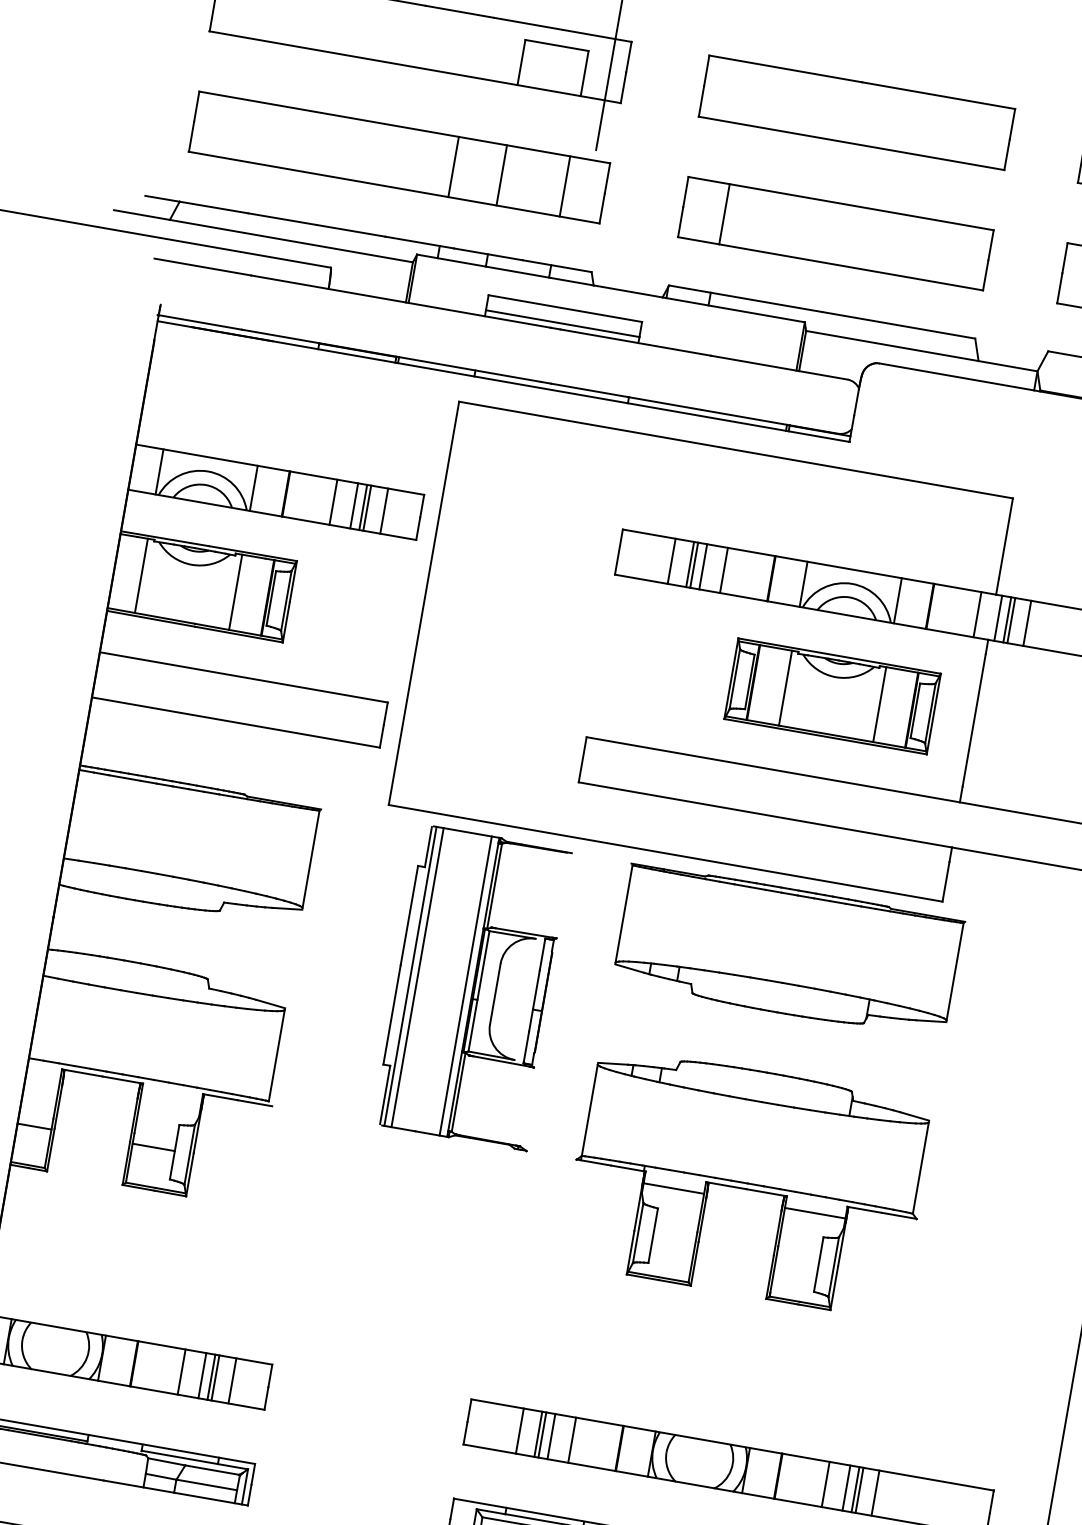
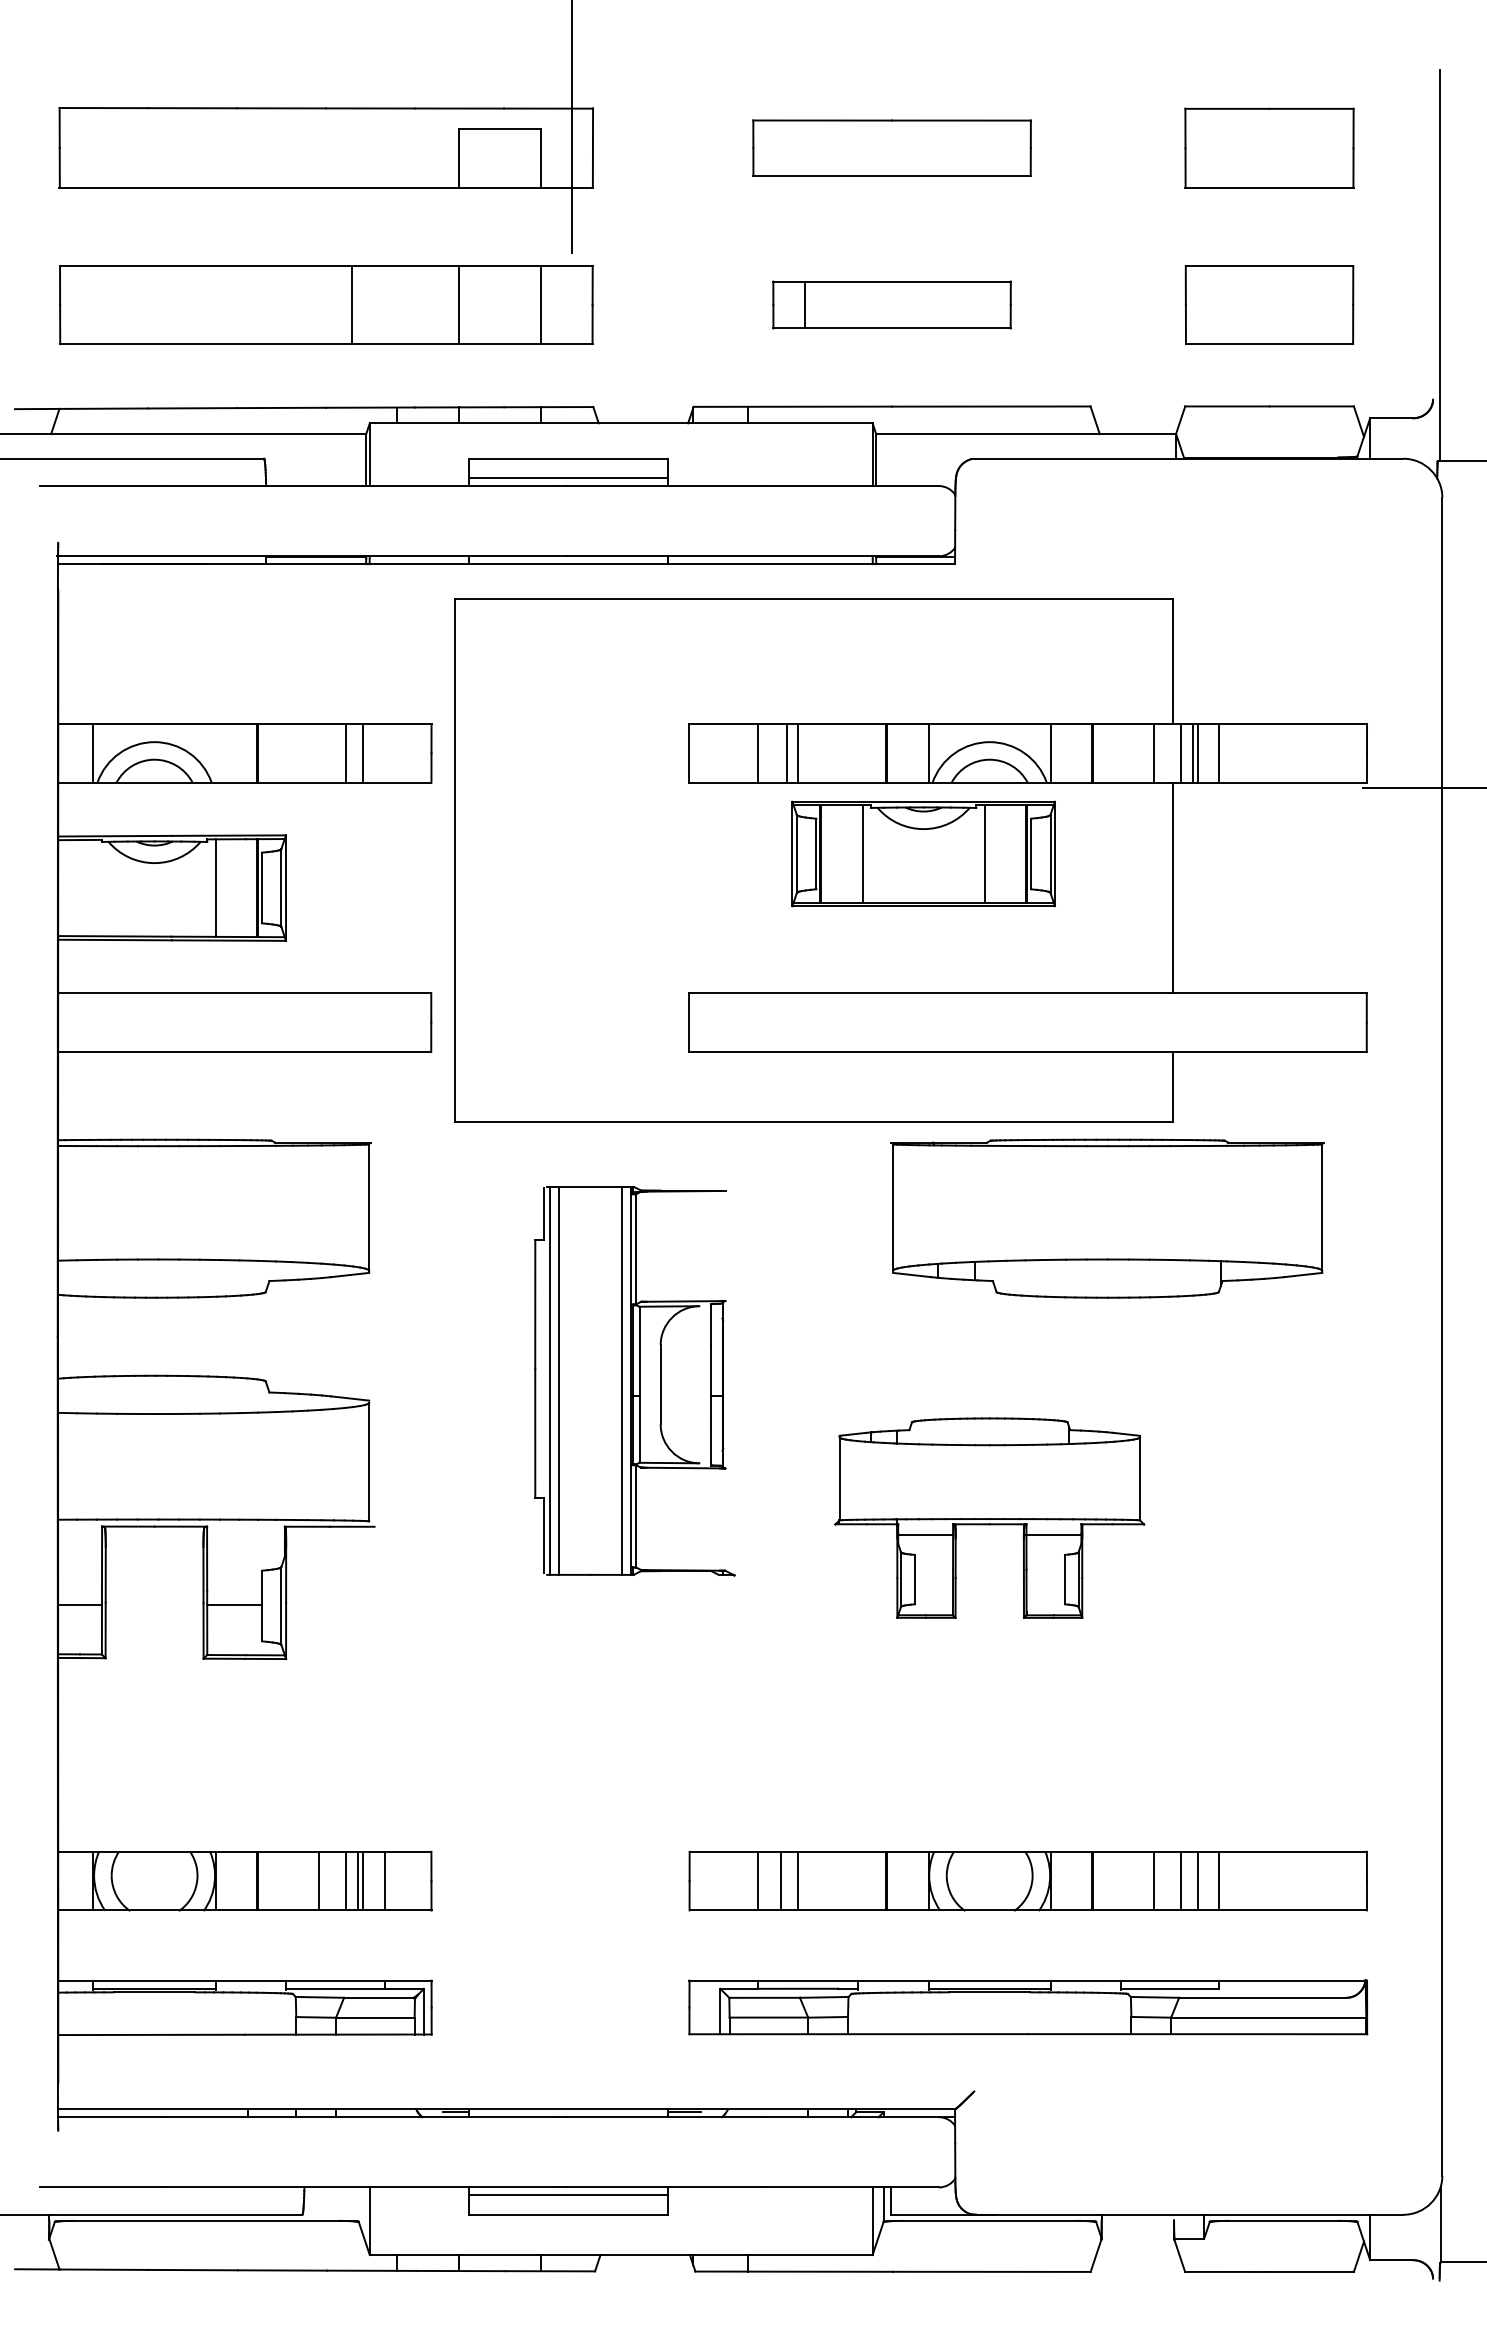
part: (856, 112) -> (891, 147), size x0.7
line: (453, 167) -> (351, 305), moved
part: (835, 233) -> (891, 304), size x0.6
line: (253, 488) -> (215, 753), removed
line: (333, 502) -> (318, 753), removed
line: (363, 507) -> (357, 753), removed
line: (383, 511) -> (384, 753), removed
line: (690, 564) -> (781, 753), removed
line: (724, 570) -> (825, 753), removed
line: (141, 575) -> (93, 887), removed
part: (832, 695) -> (923, 853), moved
part: (787, 951) -> (1107, 1218), moved
part: (475, 988) -> (634, 1381), moved
part: (747, 1181) -> (989, 1517), size x0.7
line: (542, 1434) -> (786, 1880), removed
line: (572, 1439) -> (825, 1880), removed
line: (855, 1489) -> (1192, 1880), removed

